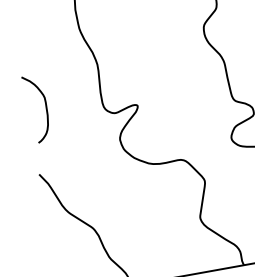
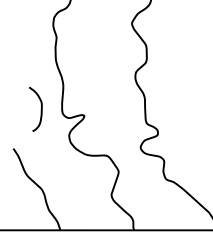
curve: (44, 107) -> (40, 109), moved

